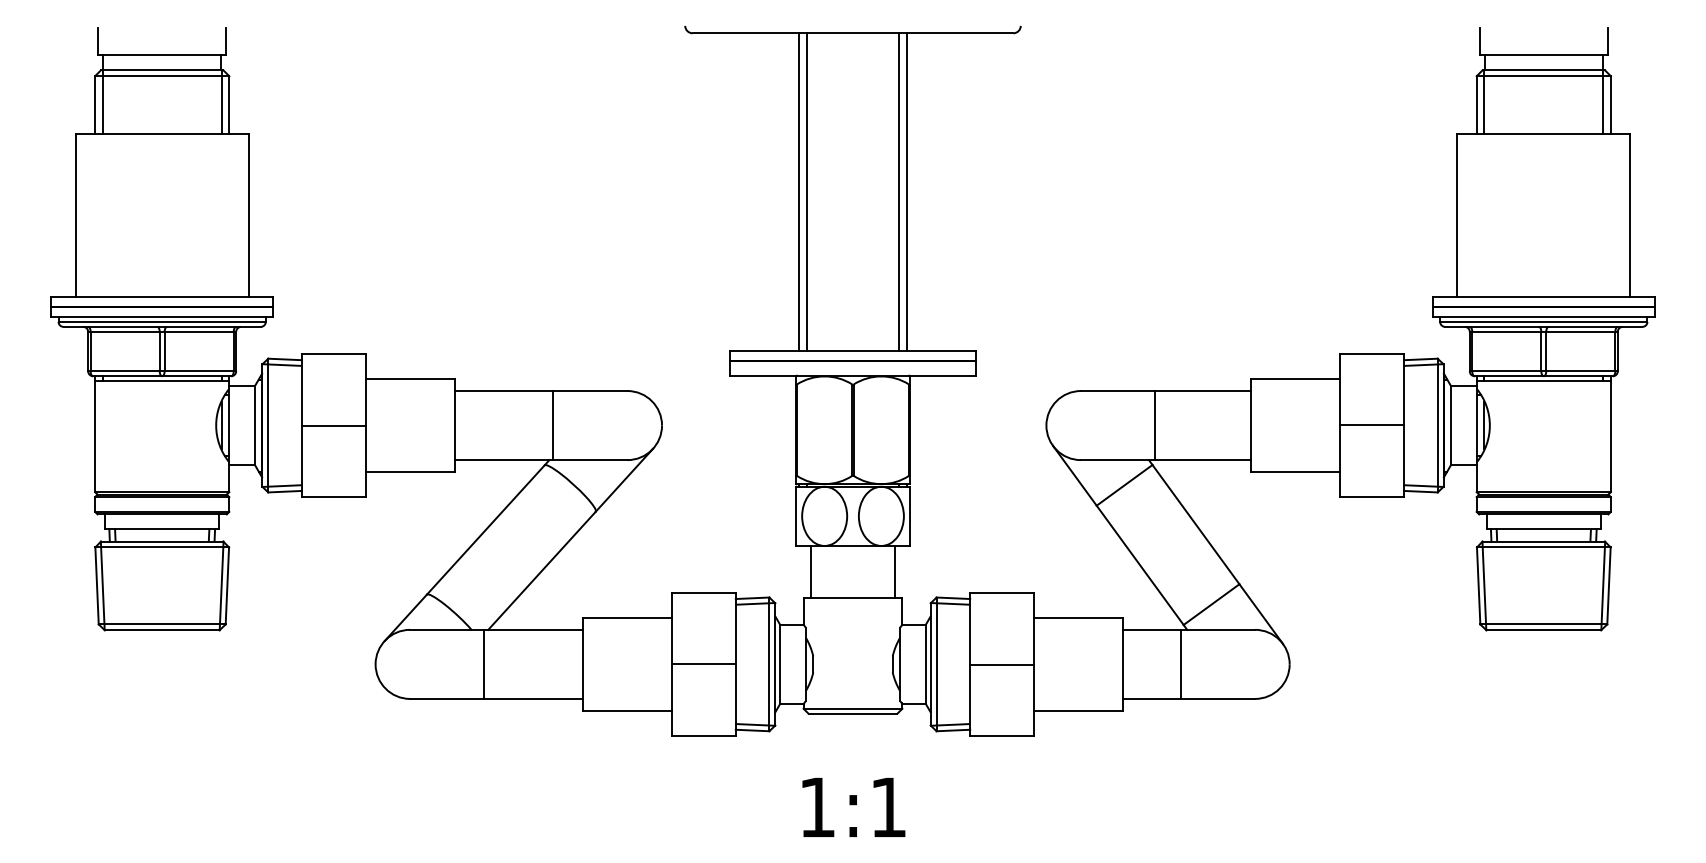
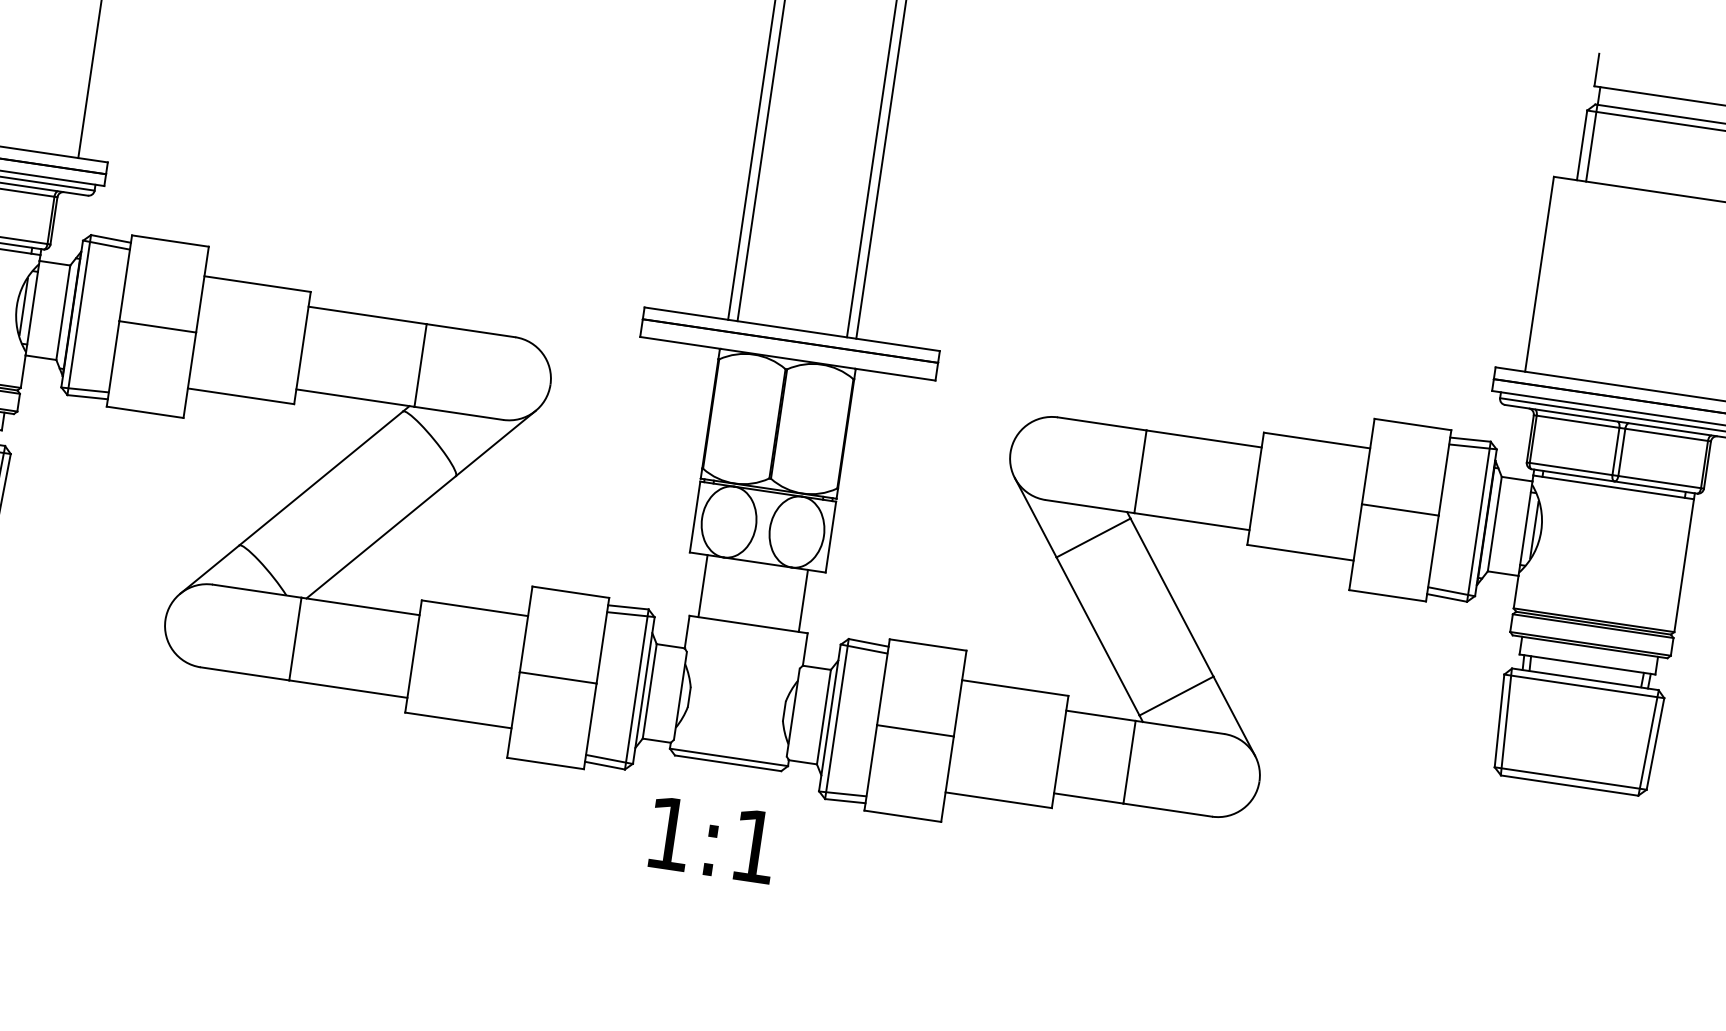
text: (853, 807) -> (712, 840), moved

